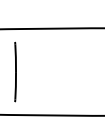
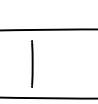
line: (15, 71) -> (32, 63), moved

